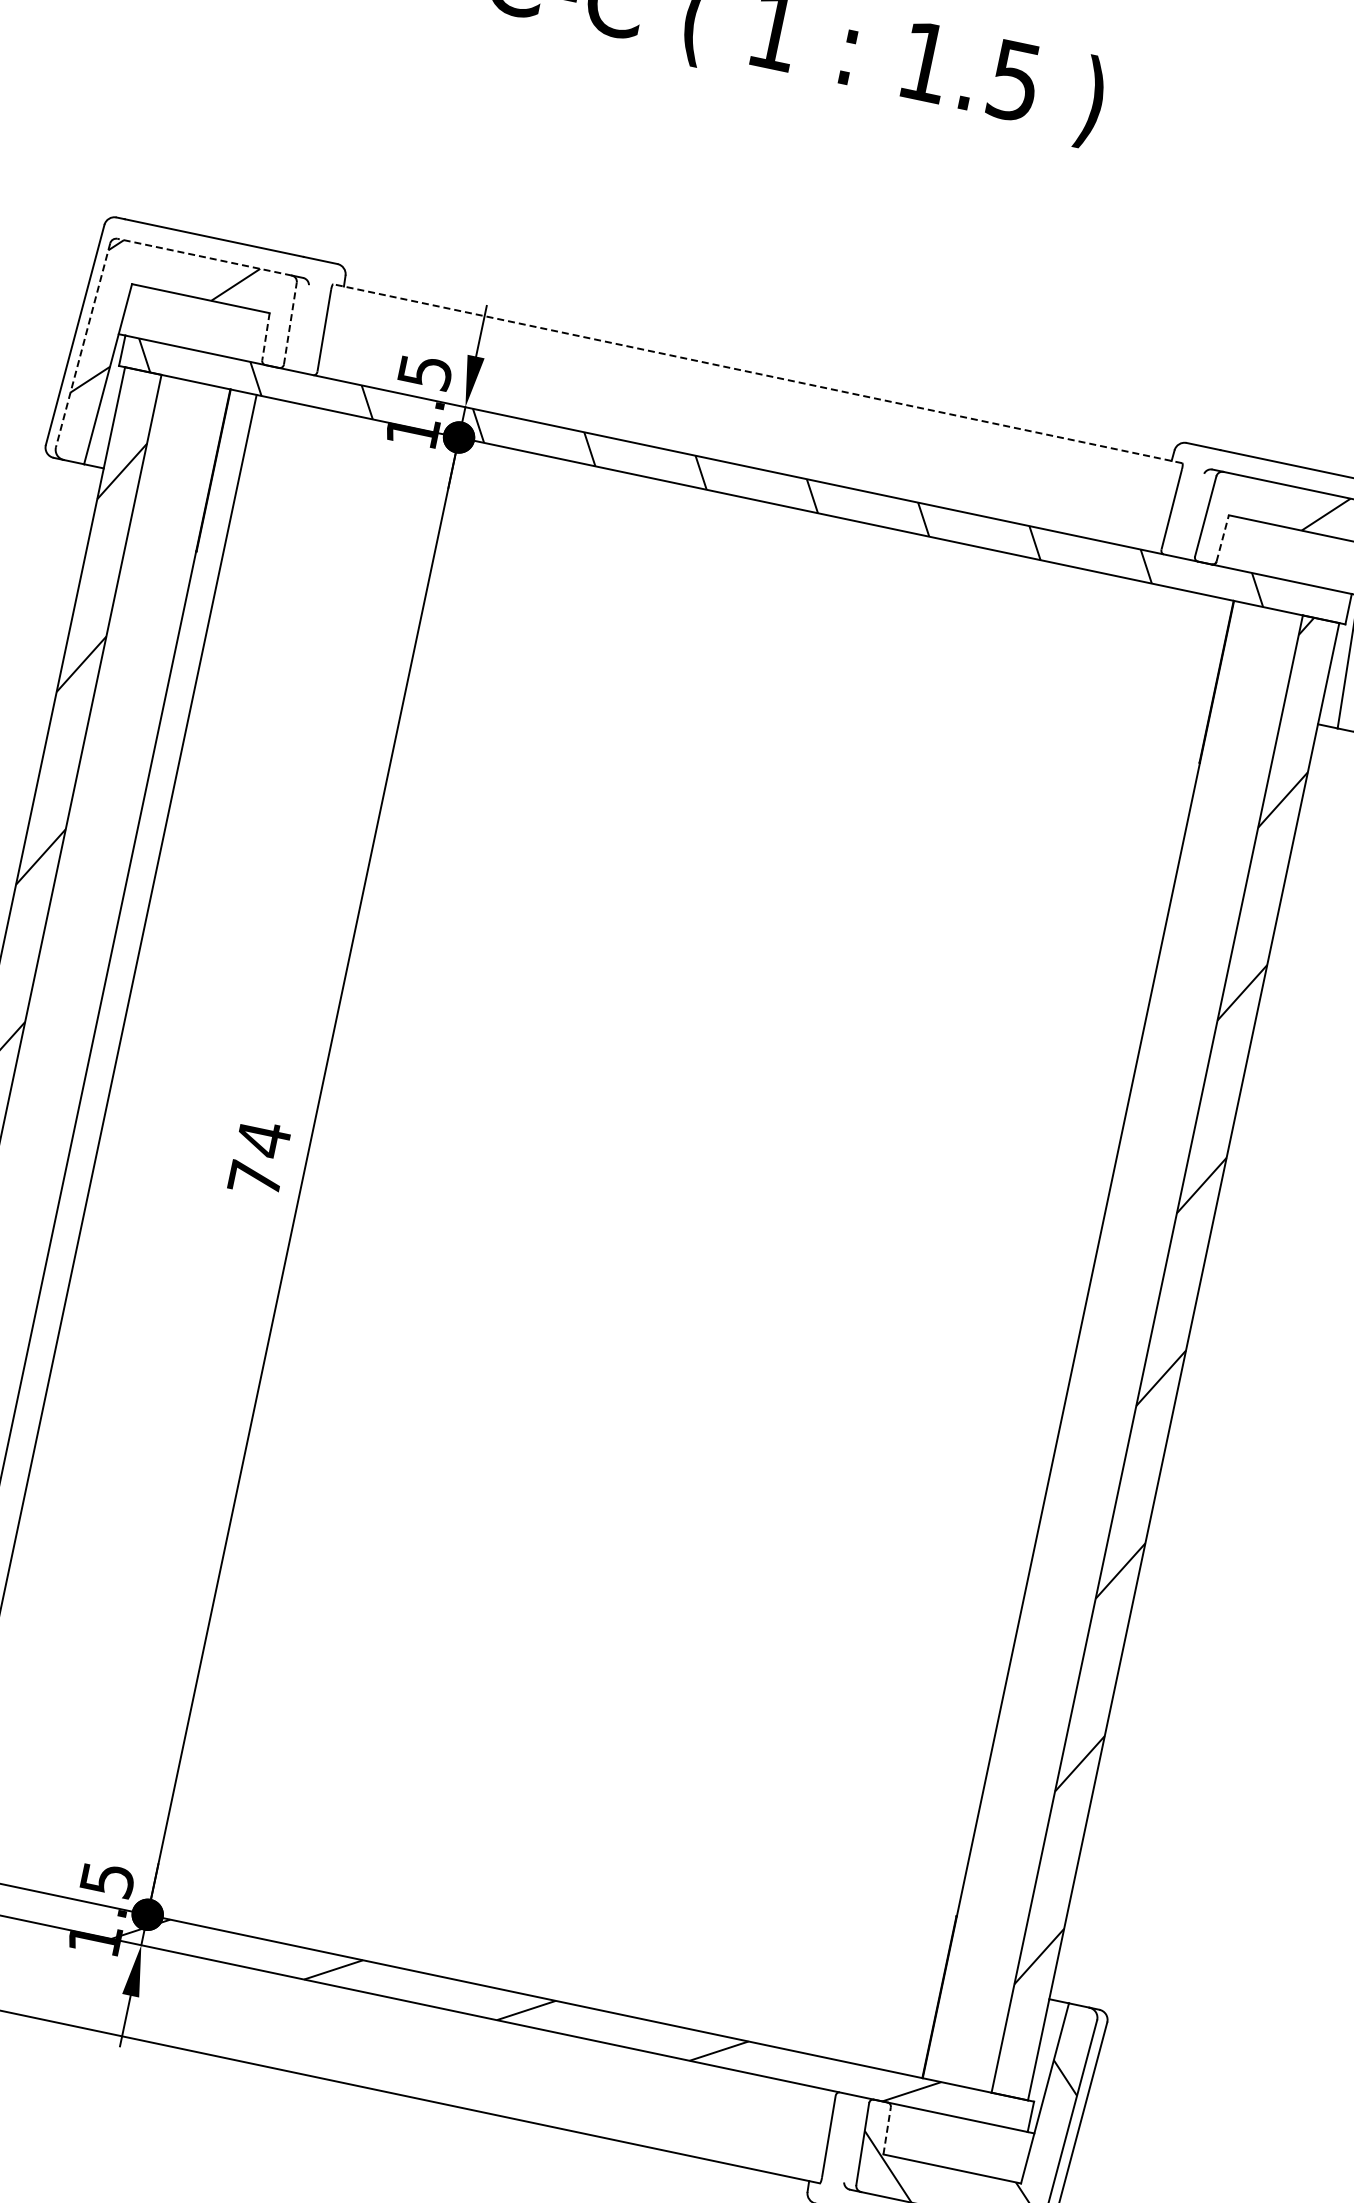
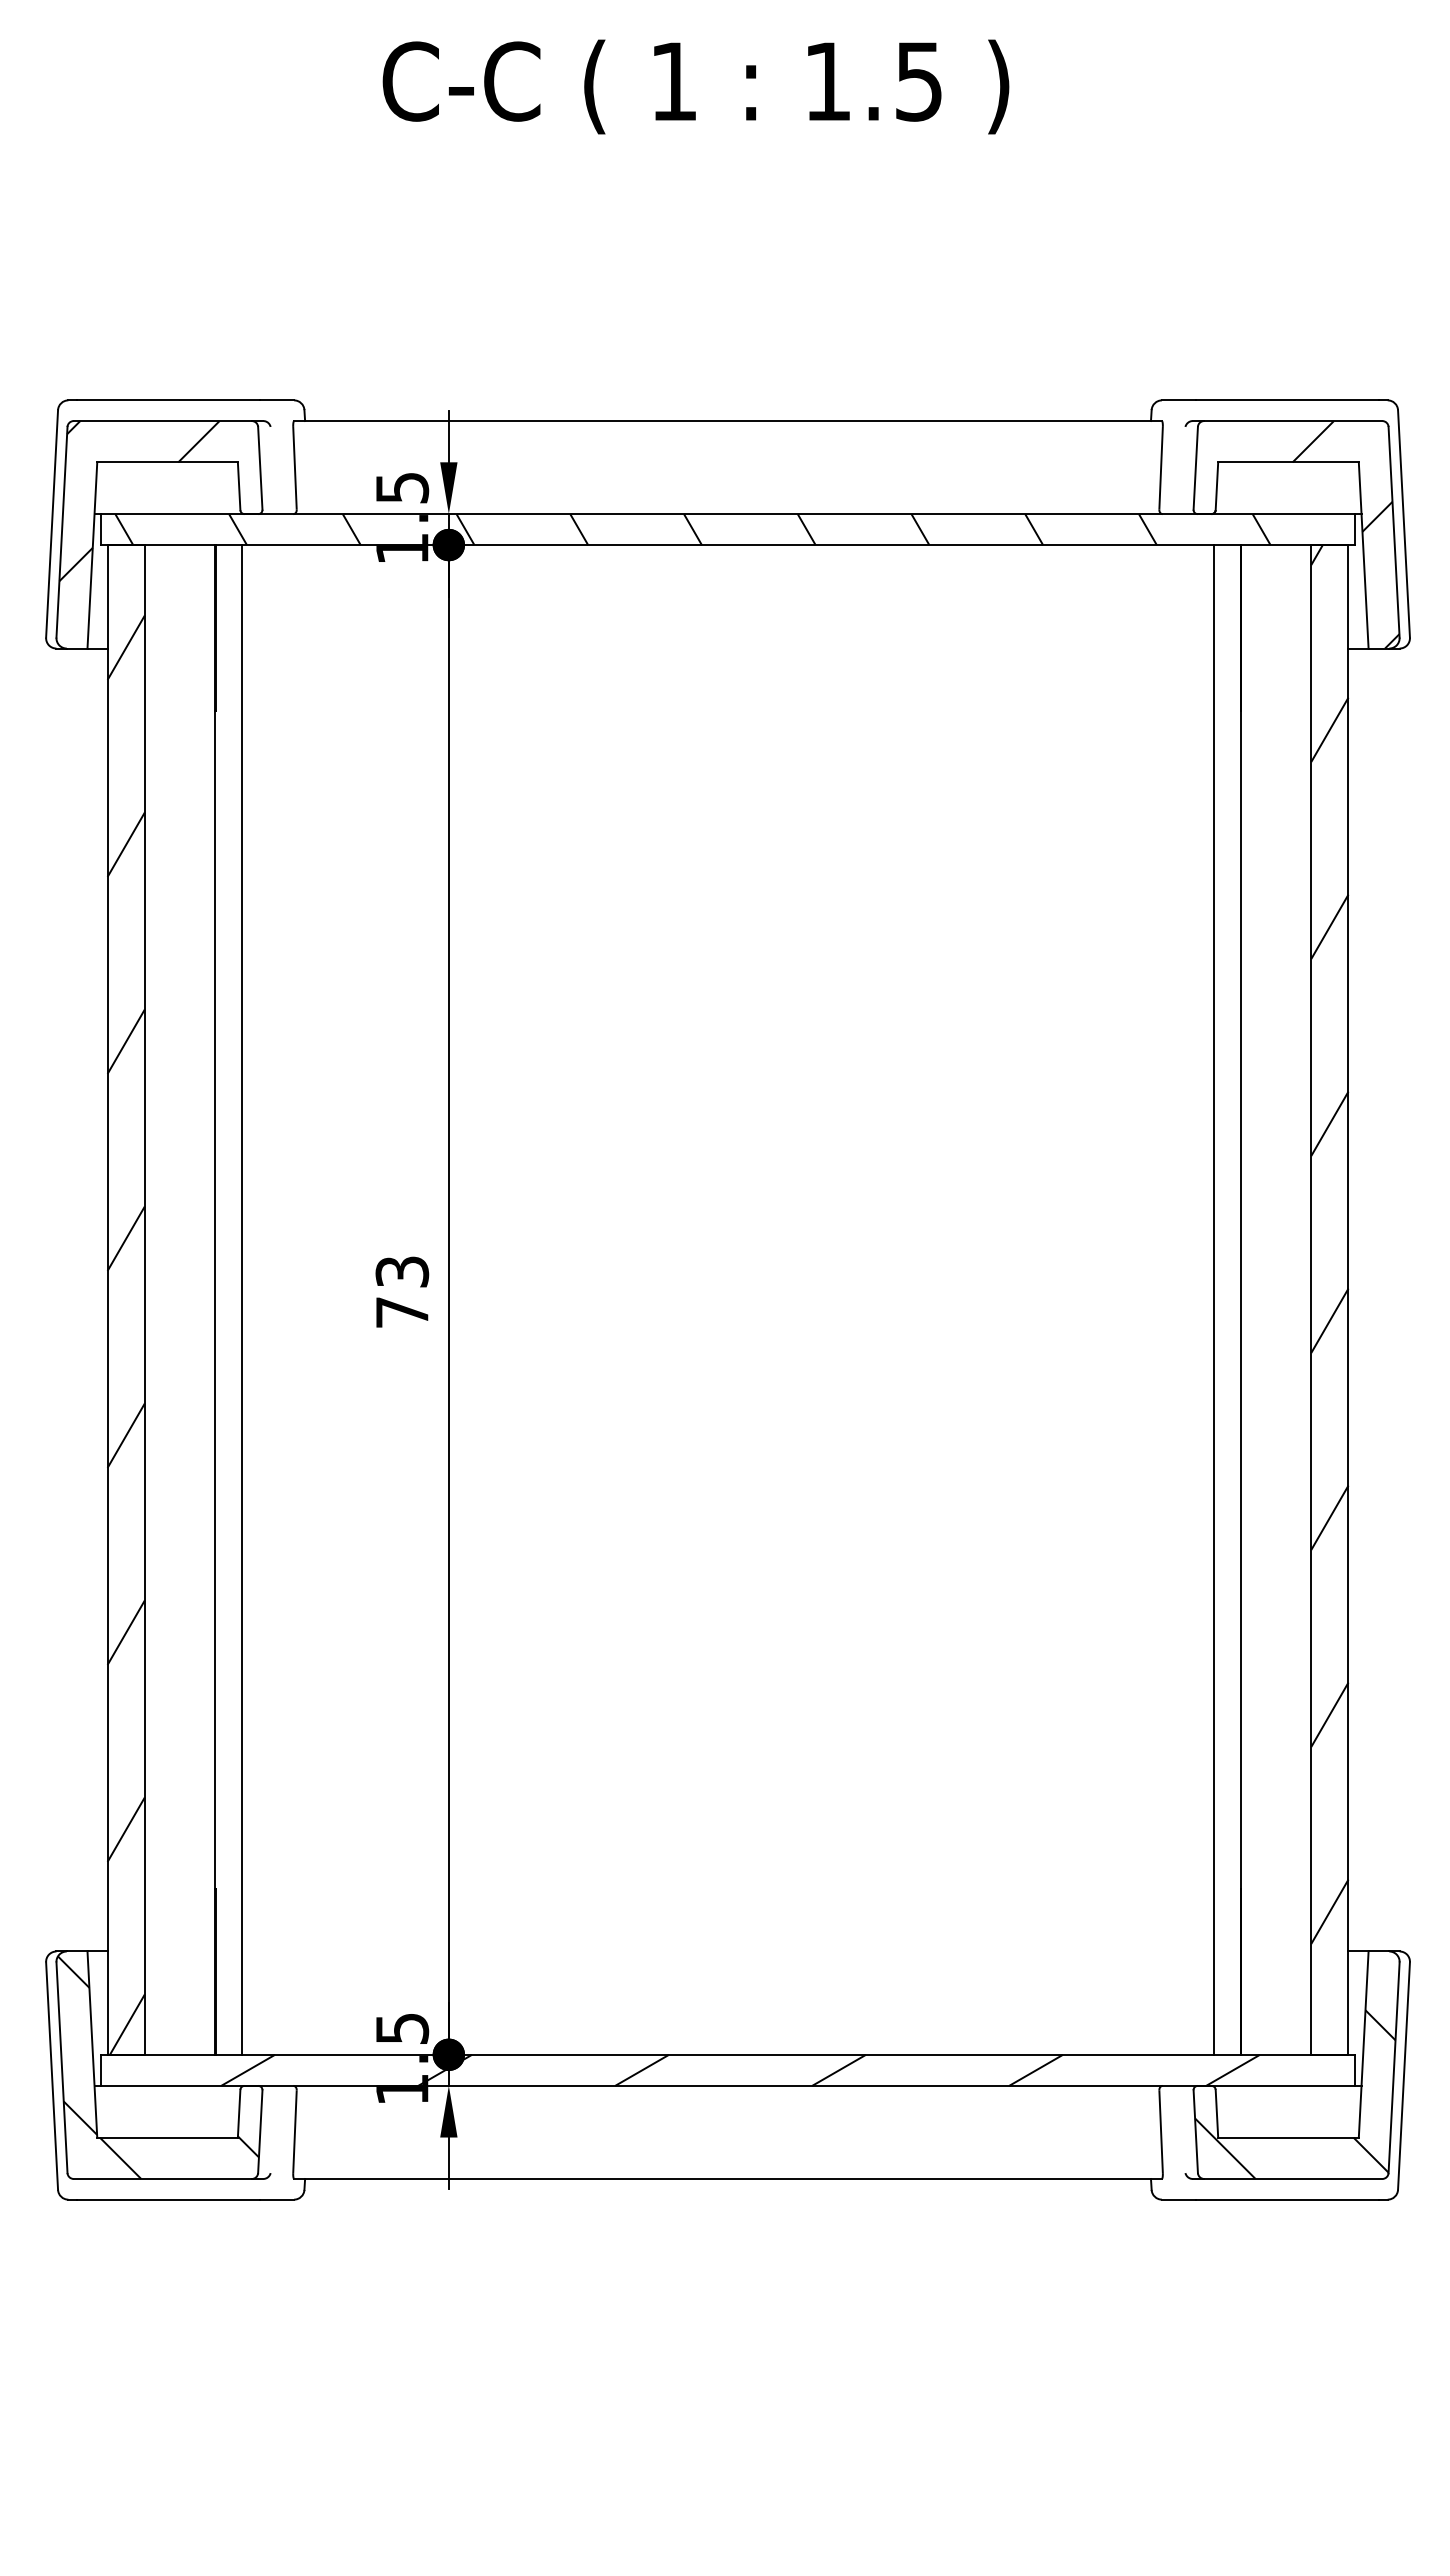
line: (204, 257) -> (162, 421), dashed -> solid
line: (290, 322) -> (260, 467), dashed -> solid
line: (266, 337) -> (239, 486), dashed -> solid
line: (82, 345) -> (61, 532), dashed -> solid
line: (758, 374) -> (728, 421), dashed -> solid
line: (1222, 538) -> (1216, 486), dashed -> solid
text: (263, 1139) -> (402, 1272), 74 -> 73
line: (1052, 1333) -> (1214, 1299), added
line: (886, 2130) -> (1216, 2113), dashed -> solid

